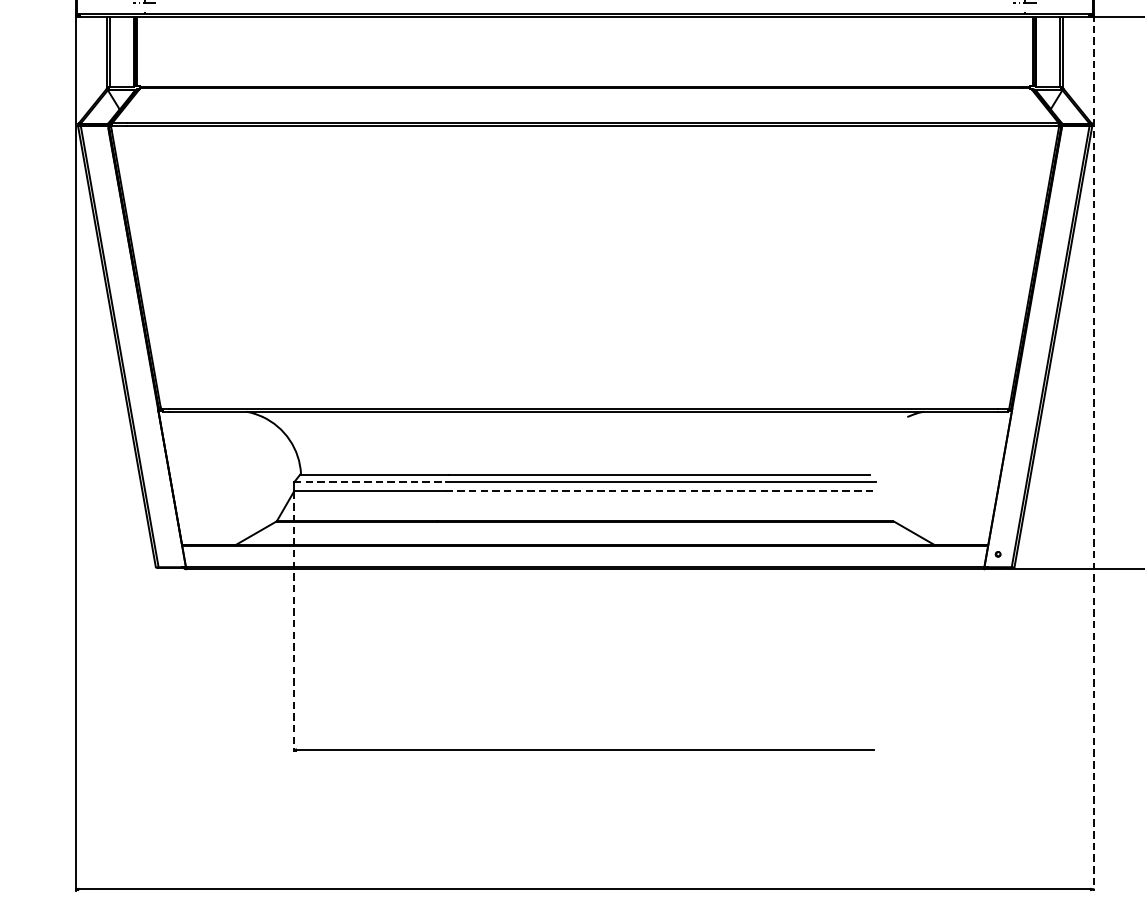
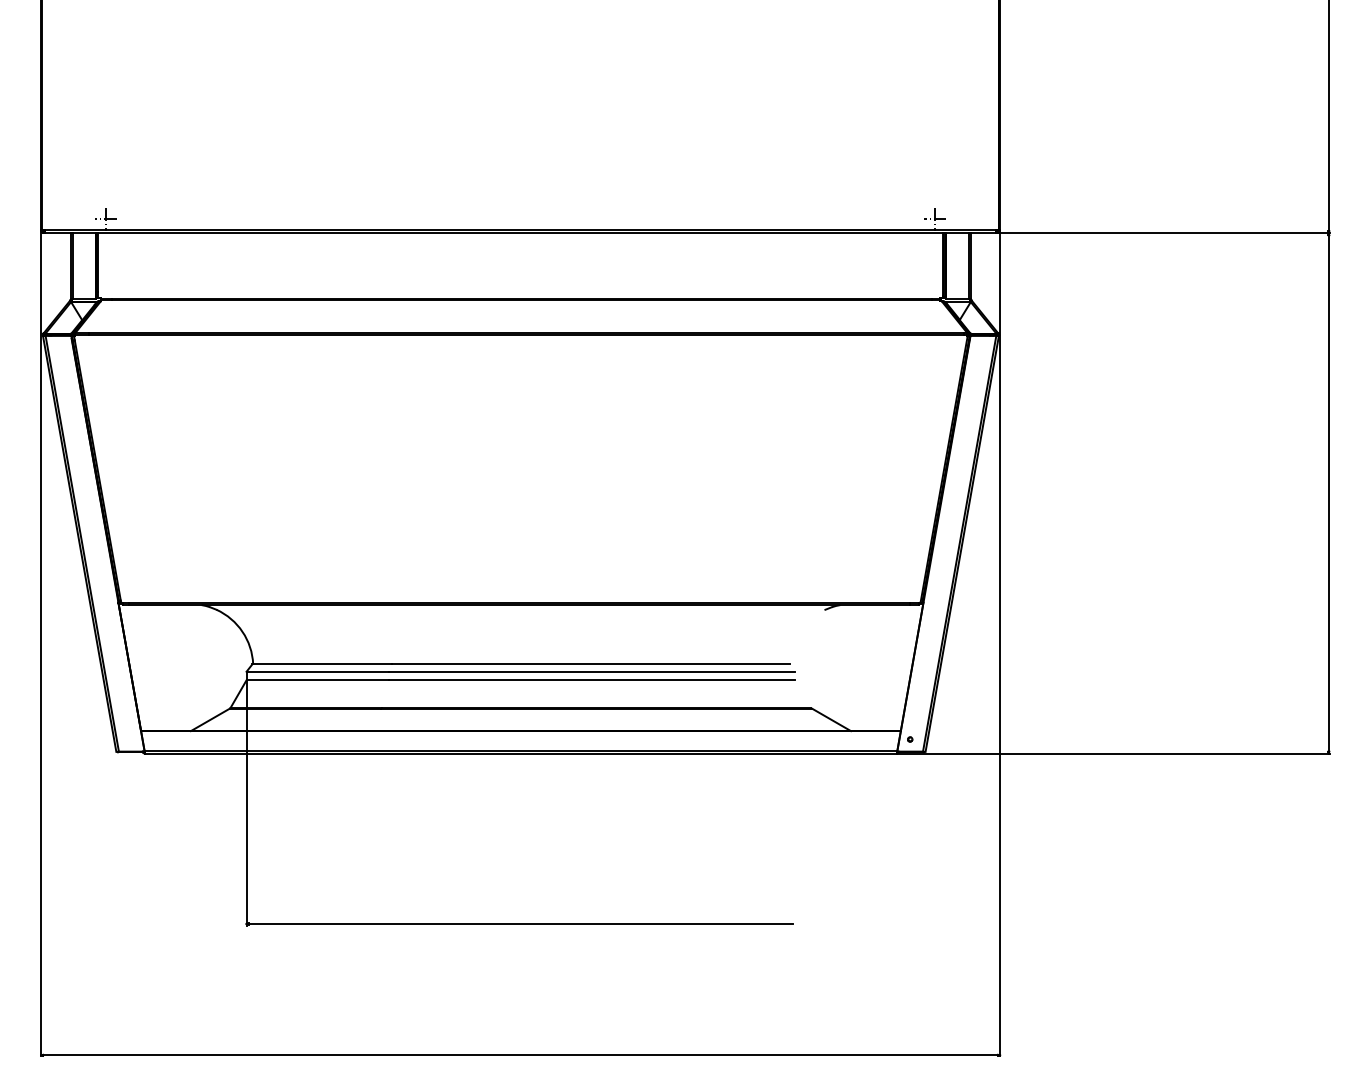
line: (1093, 452) -> (1000, 643), dashed -> solid
line: (370, 482) -> (318, 671), dashed -> solid
line: (661, 491) -> (592, 680), dashed -> solid
line: (293, 622) -> (246, 803), dashed -> solid

